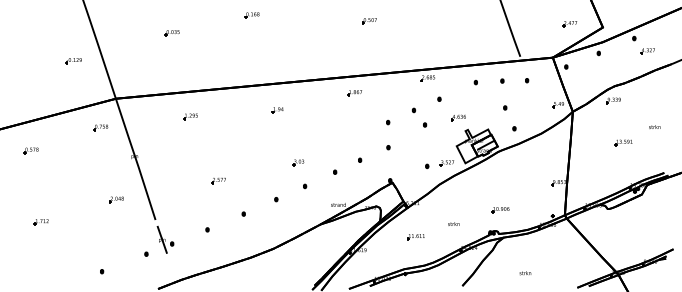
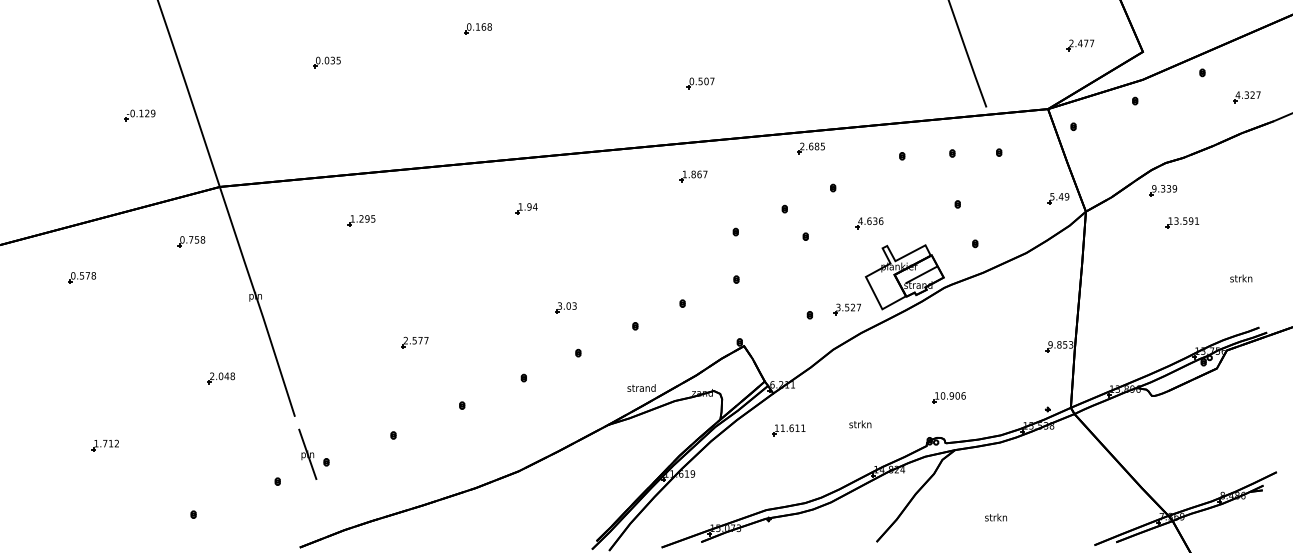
part: (369, 21) -> (700, 84), moved
part: (647, 51) -> (1246, 97), moved
part: (354, 93) -> (692, 176), moved
text: (654, 126) -> (1240, 277), moved
part: (623, 142) -> (1181, 222), moved
part: (30, 150) -> (80, 277), moved
part: (40, 222) -> (103, 446), moved
part: (415, 237) -> (787, 430), moved

